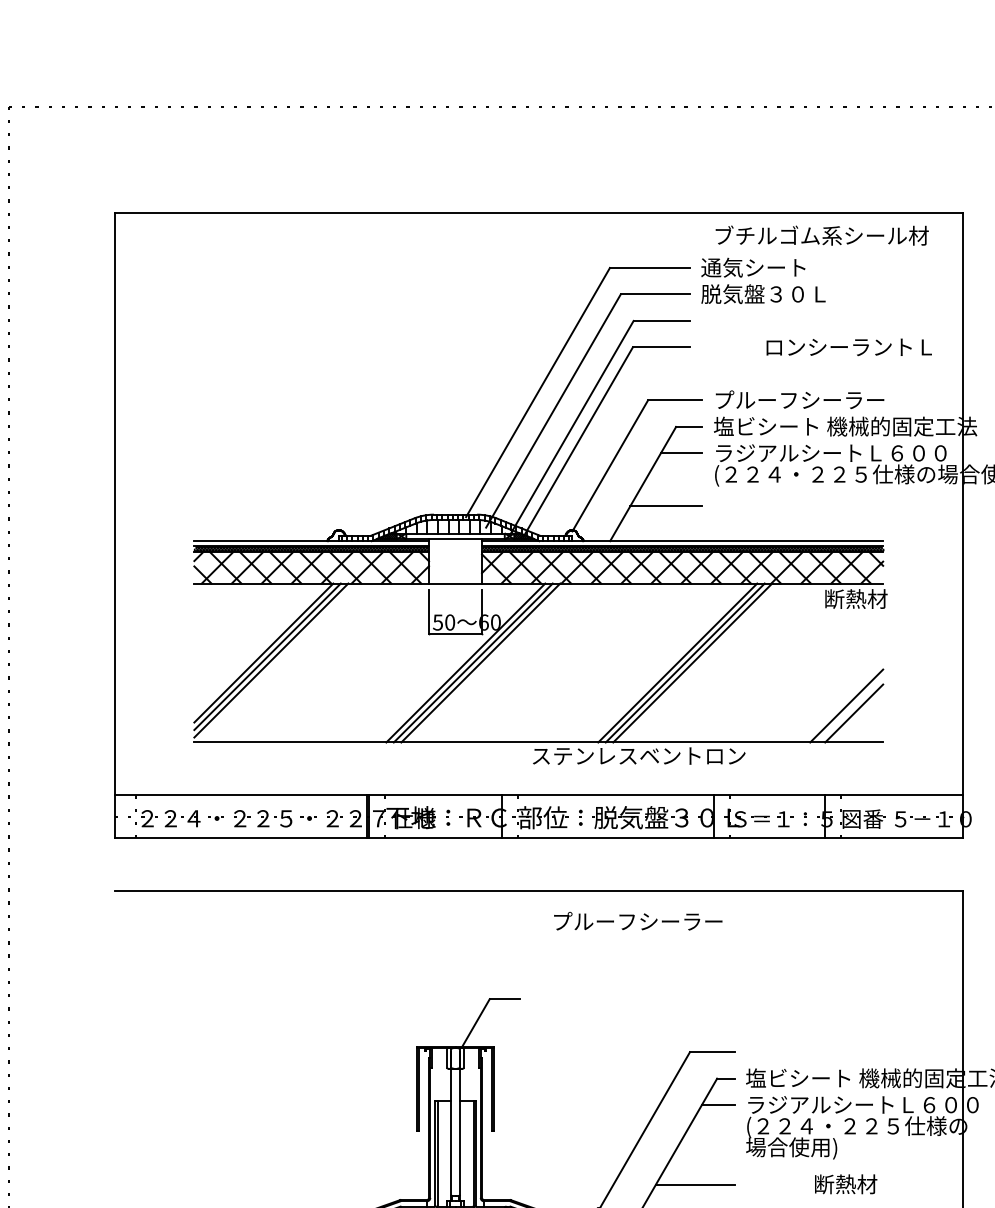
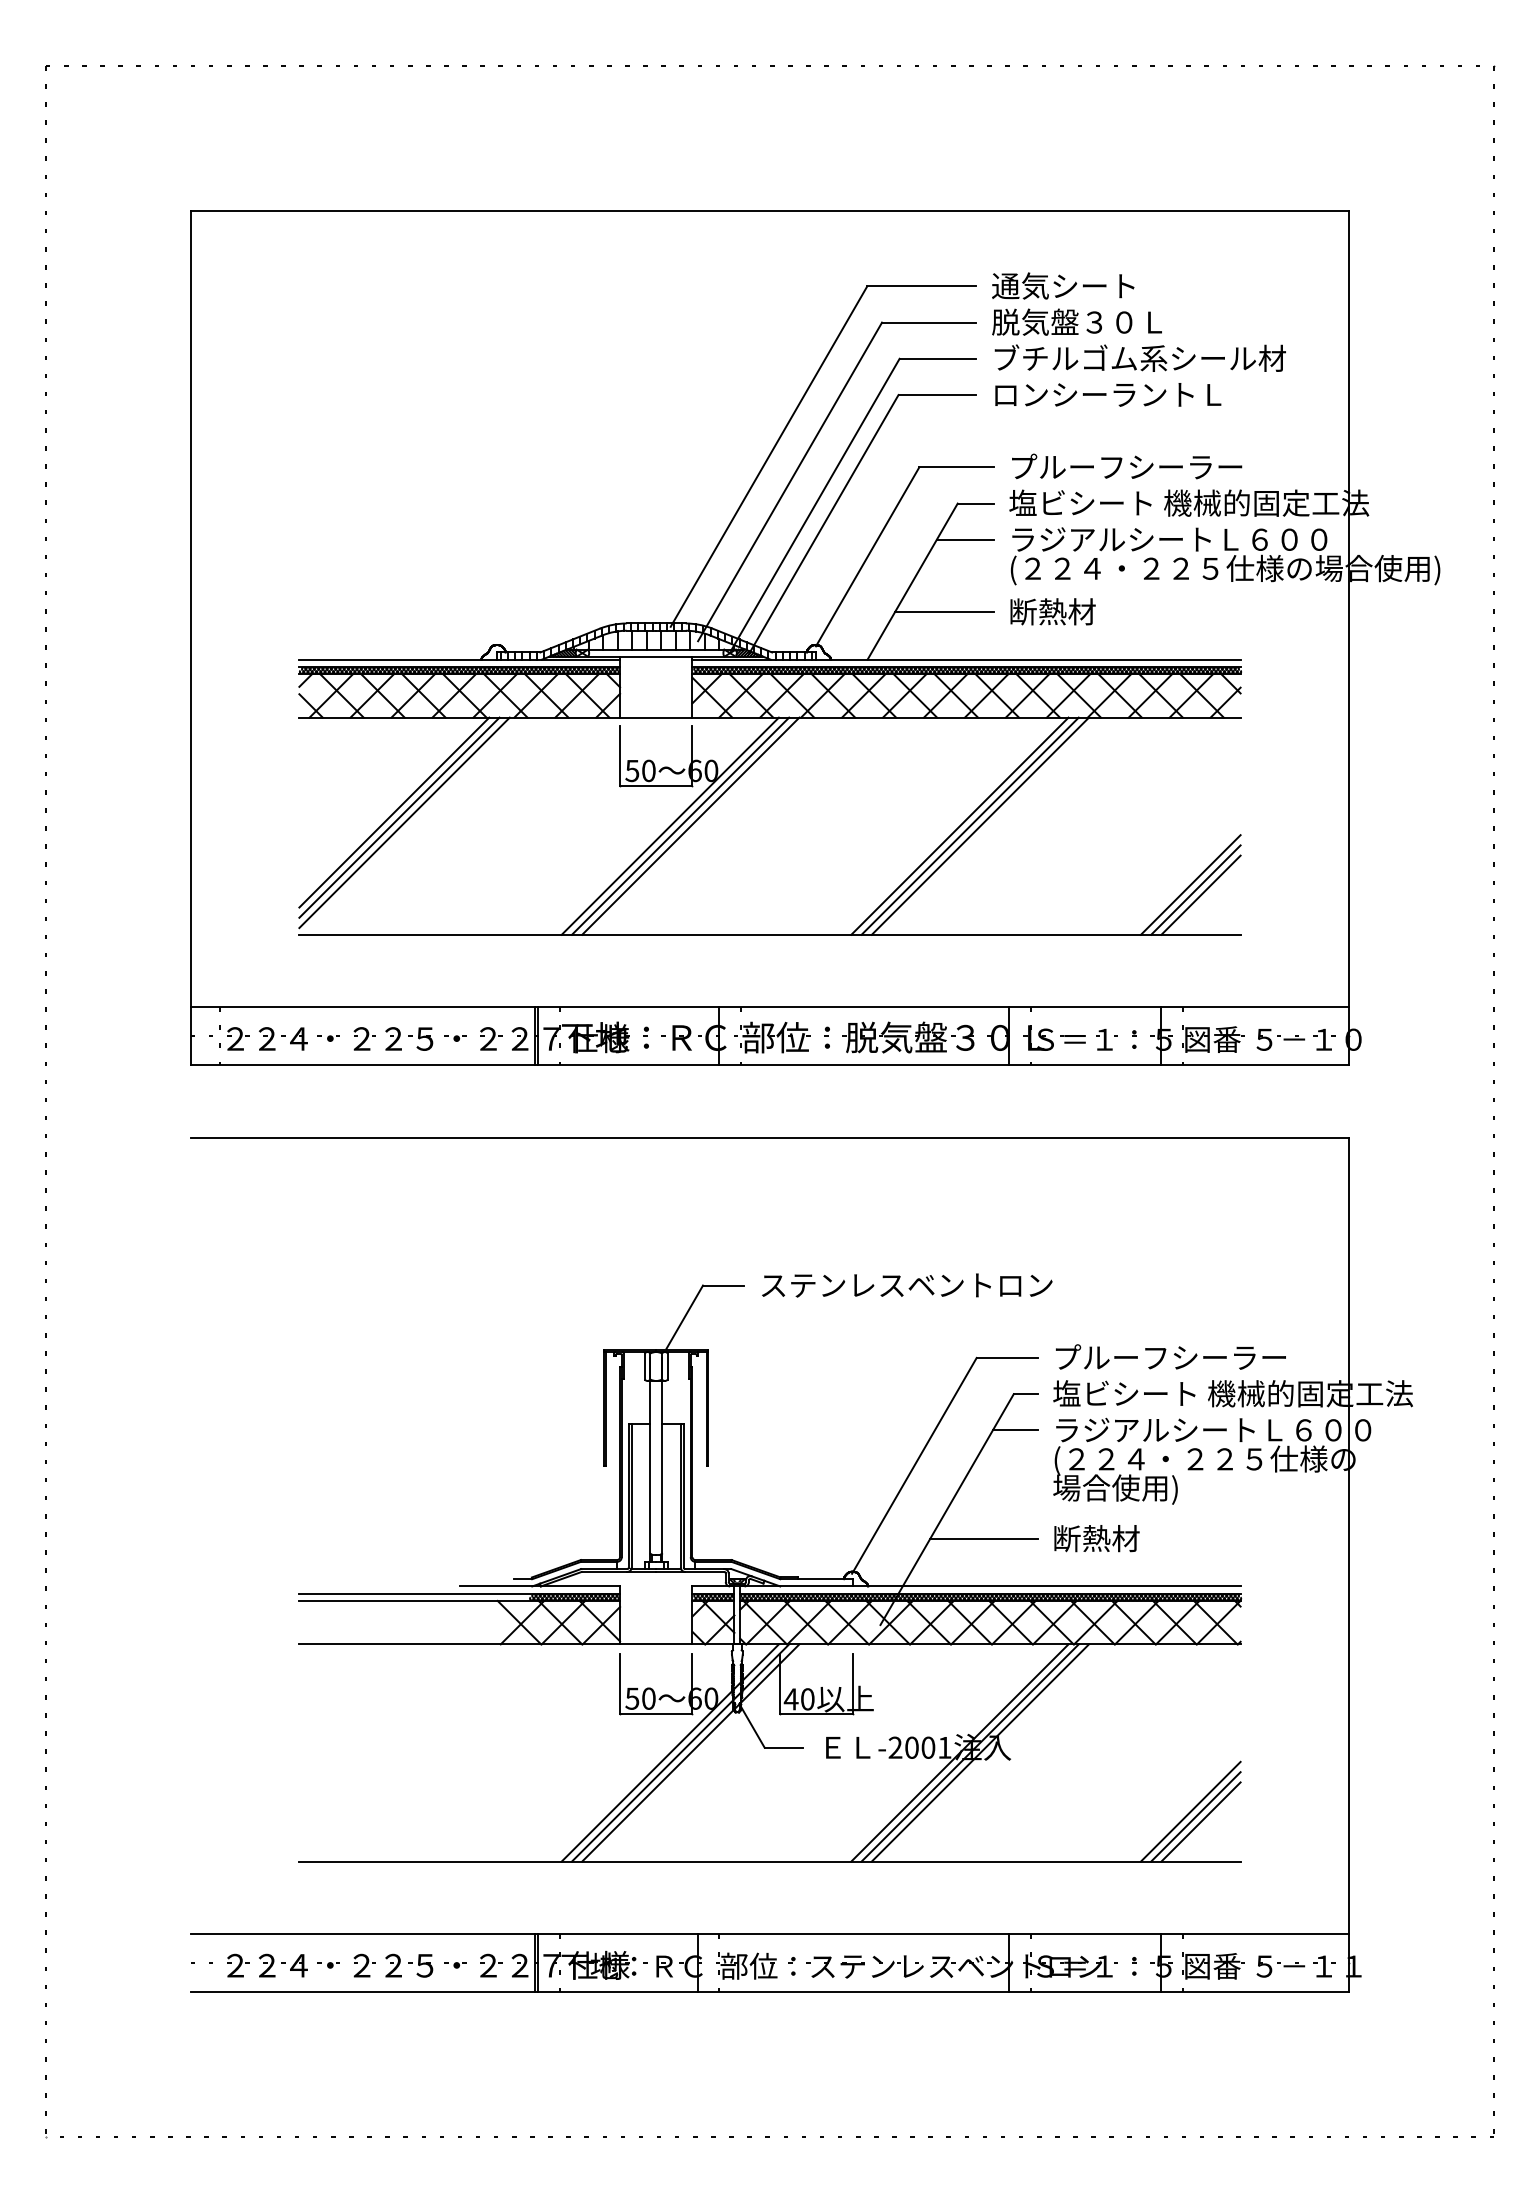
text: (821, 235) -> (1139, 357), moved
text: (849, 347) -> (1108, 394), moved
text: (856, 598) -> (1052, 611), moved
line: (850, 709) -> (1195, 889), added
text: (639, 756) -> (907, 1285), moved
text: (637, 920) -> (1170, 1356), moved
text: (845, 1184) -> (1096, 1538), moved

